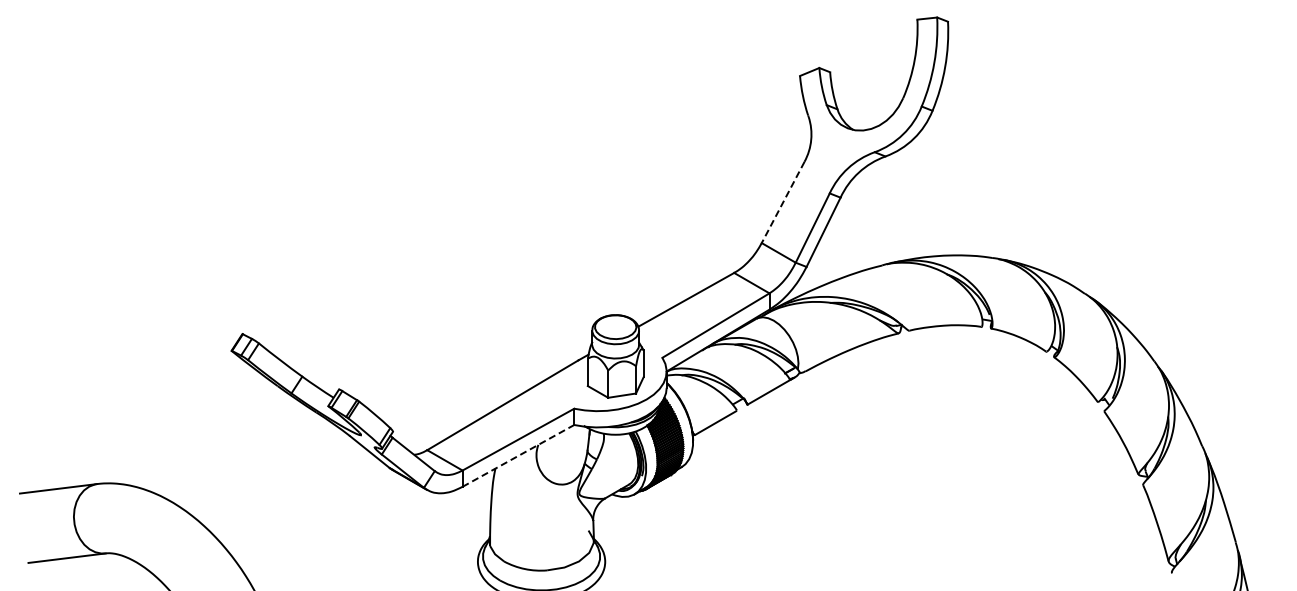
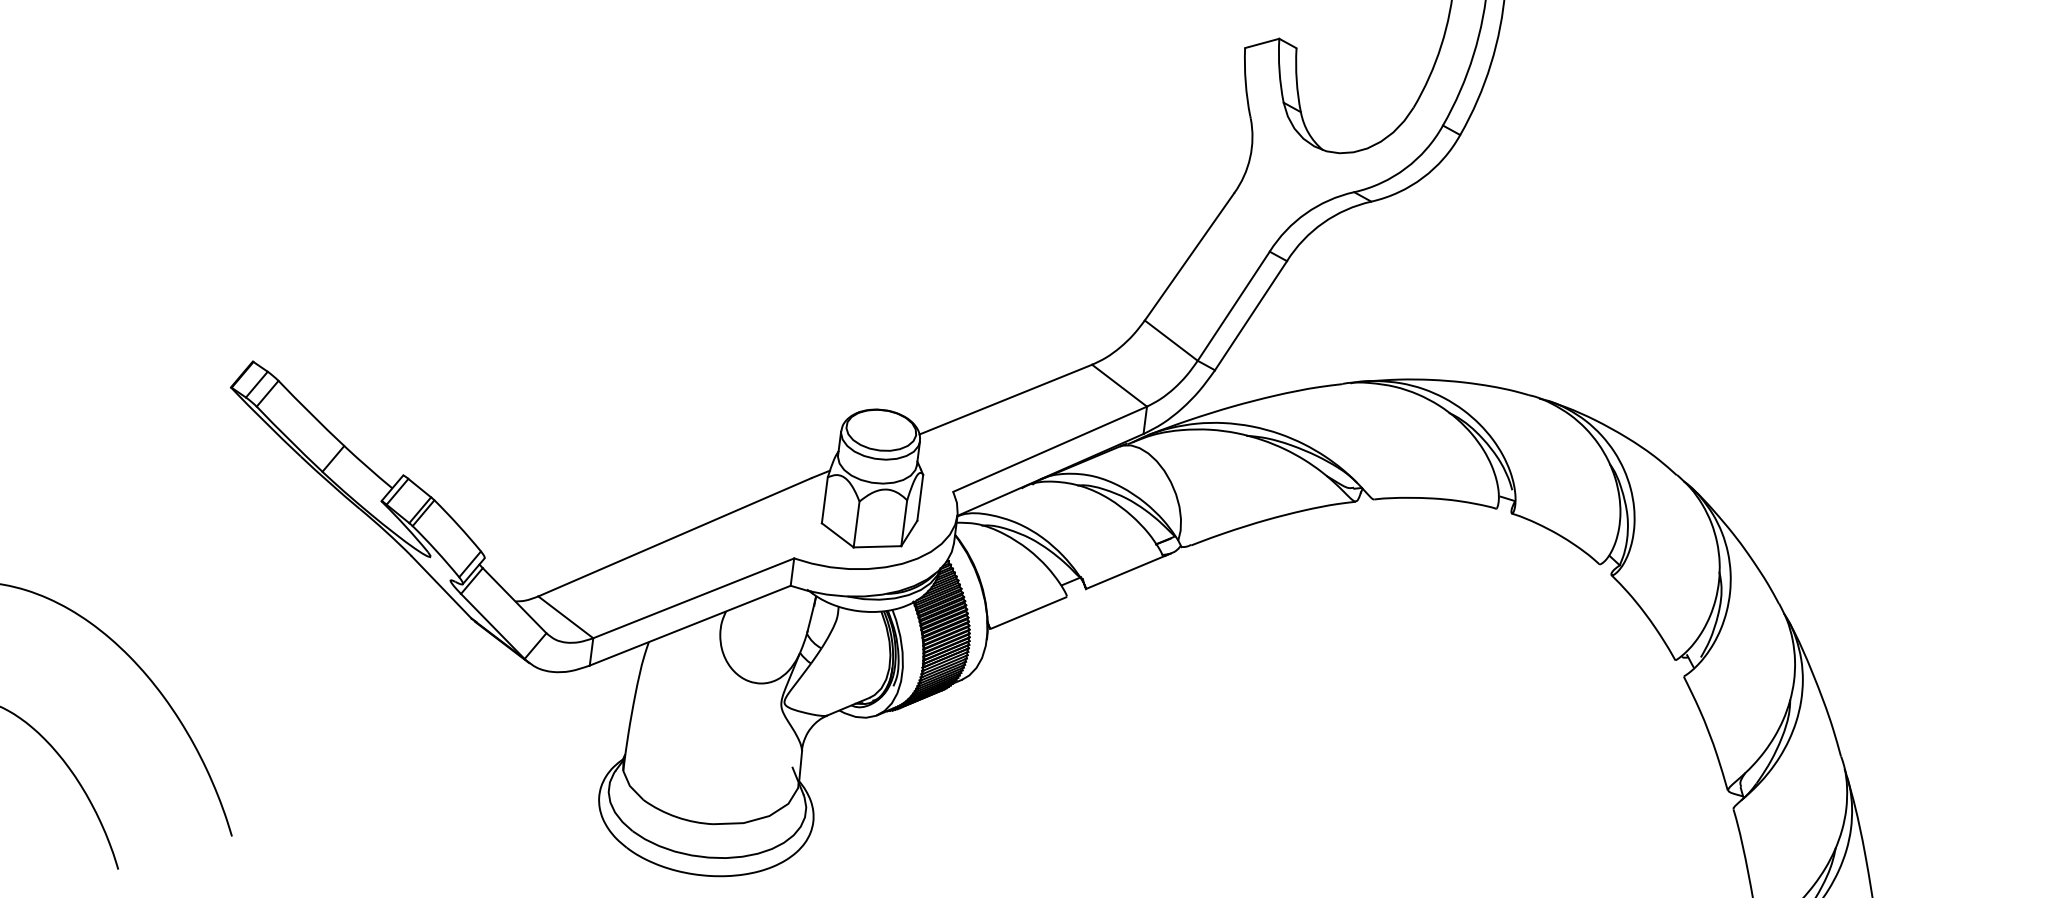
line: (783, 202) -> (1190, 257), dashed -> solid
line: (518, 455) -> (690, 625), dashed -> solid

